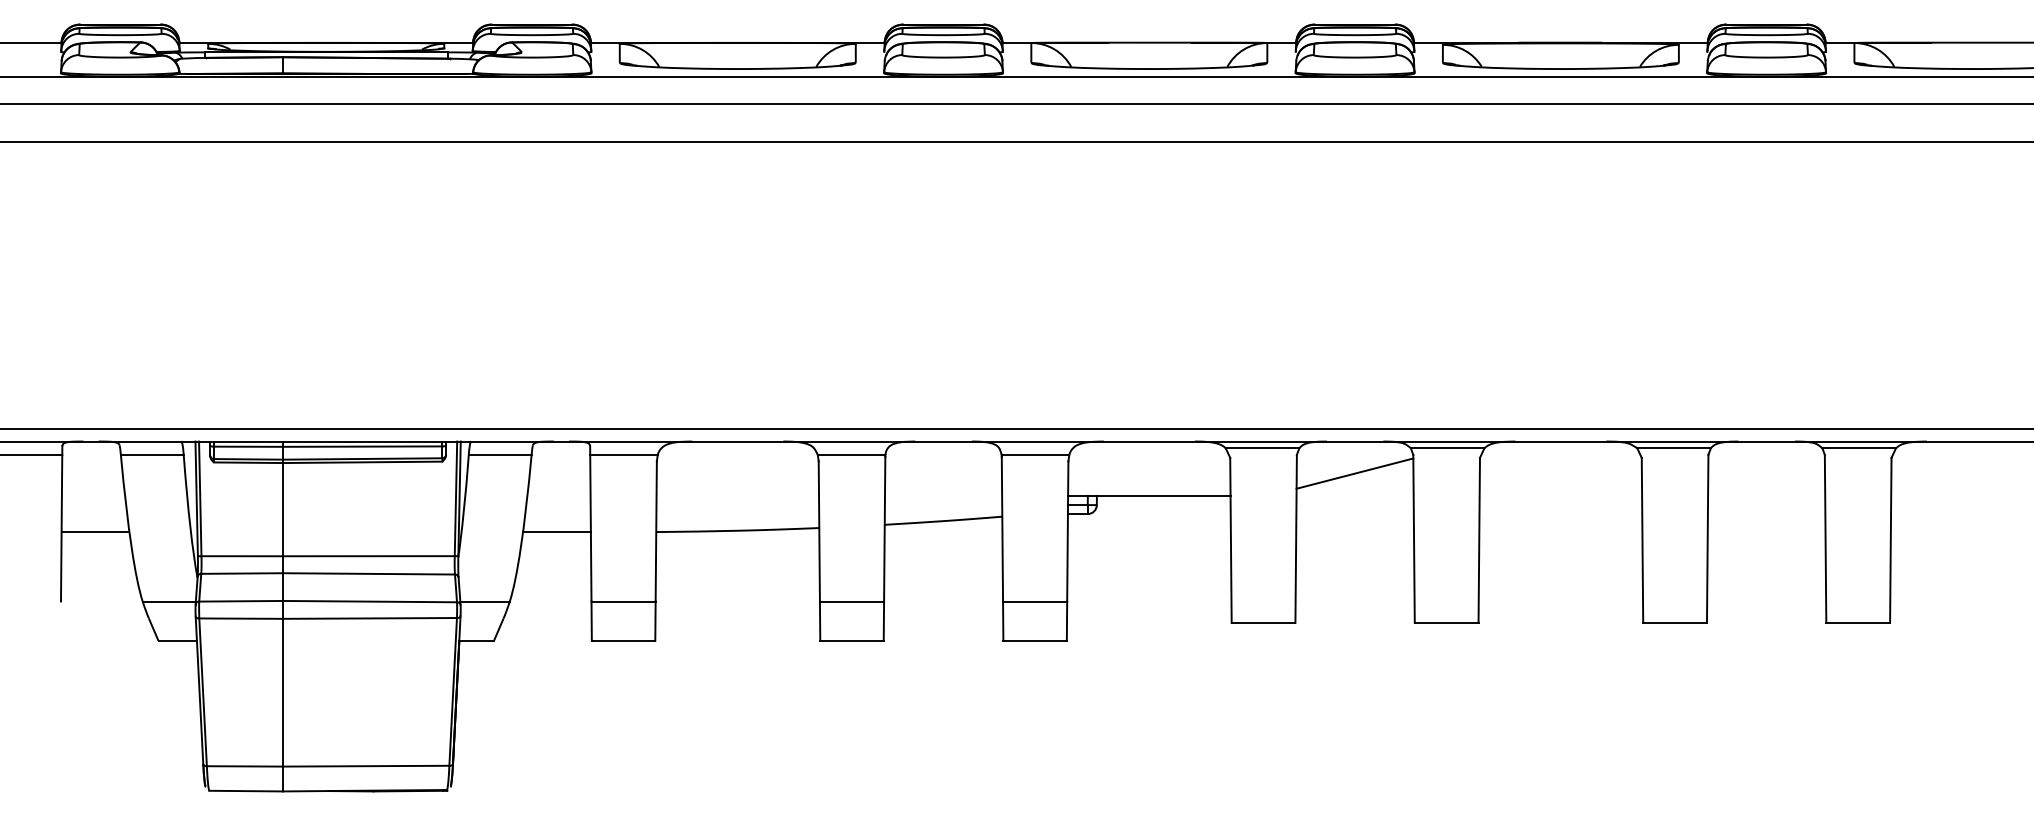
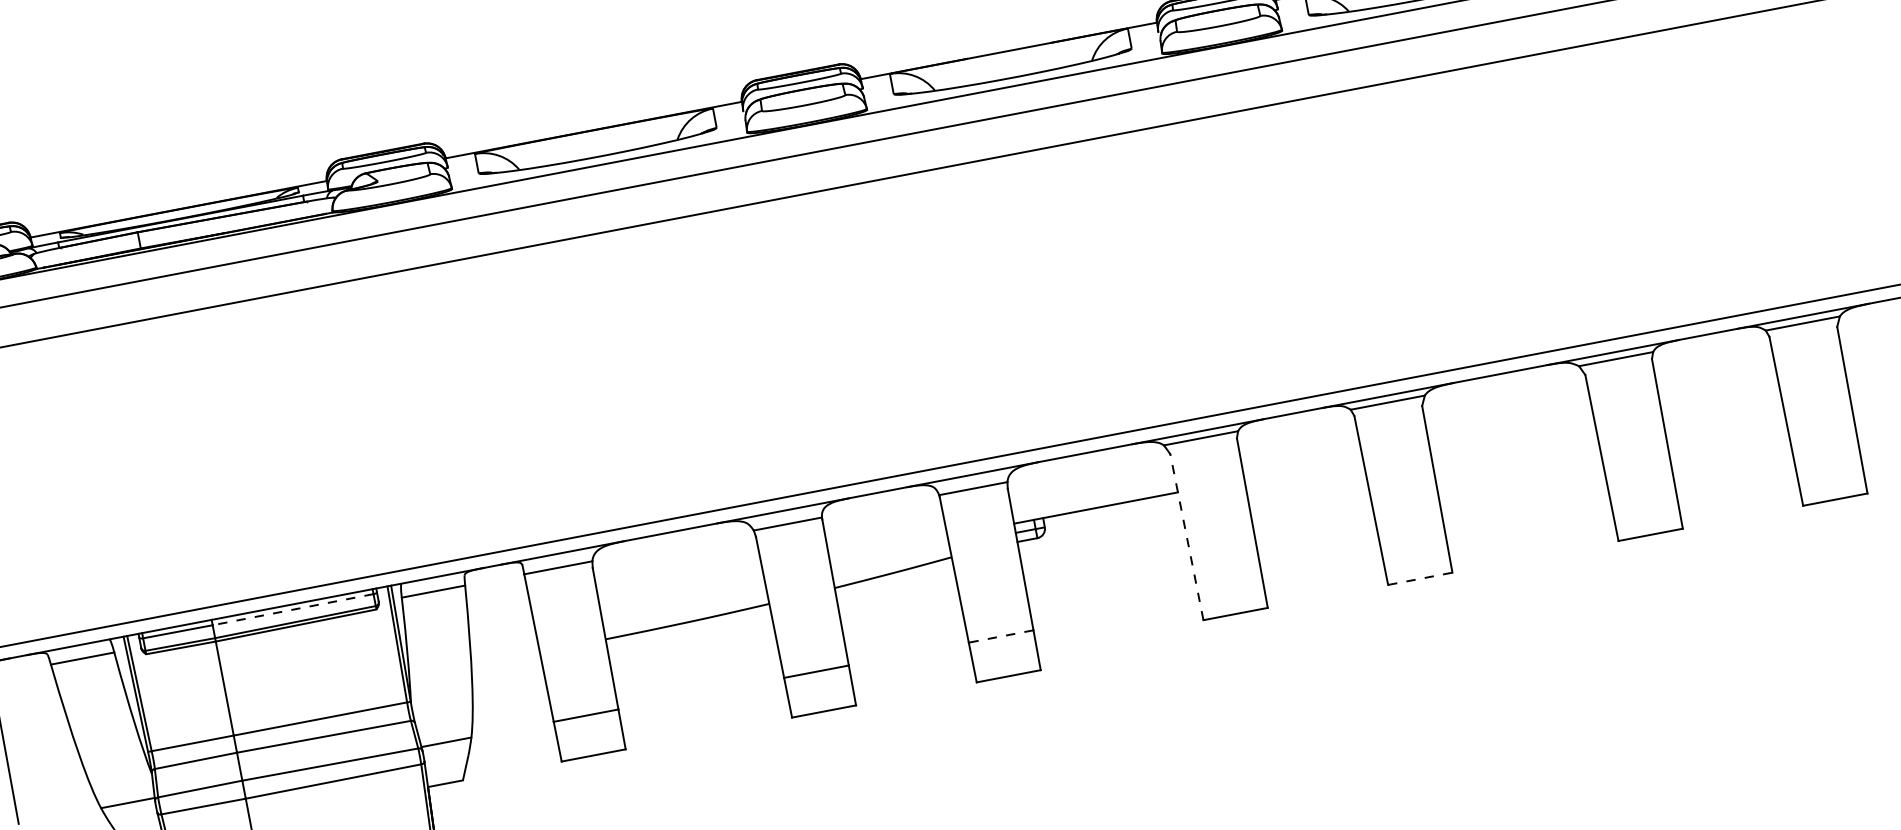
line: (362, 446) -> (292, 609), solid -> dashed
line: (1354, 473) -> (1298, 445), removed
line: (95, 532) -> (40, 747), removed
line: (556, 532) -> (505, 658), removed
line: (1230, 539) -> (1186, 536), solid -> dashed
line: (1034, 601) -> (1000, 636), solid -> dashed
line: (1446, 622) -> (1420, 578), solid -> dashed

